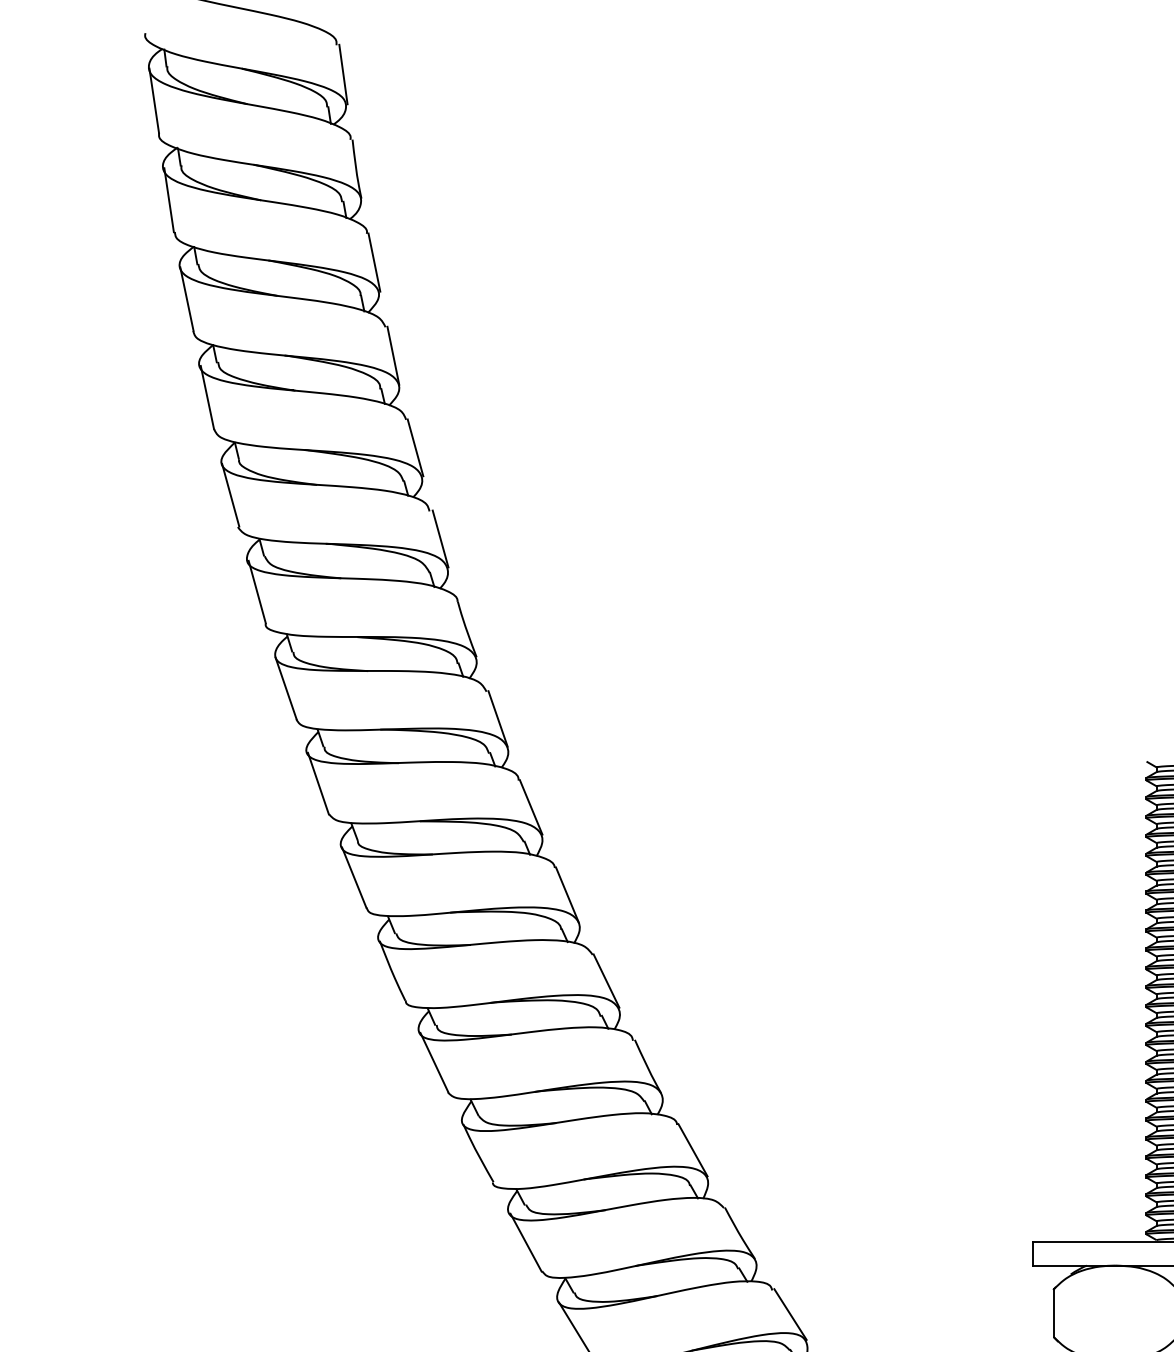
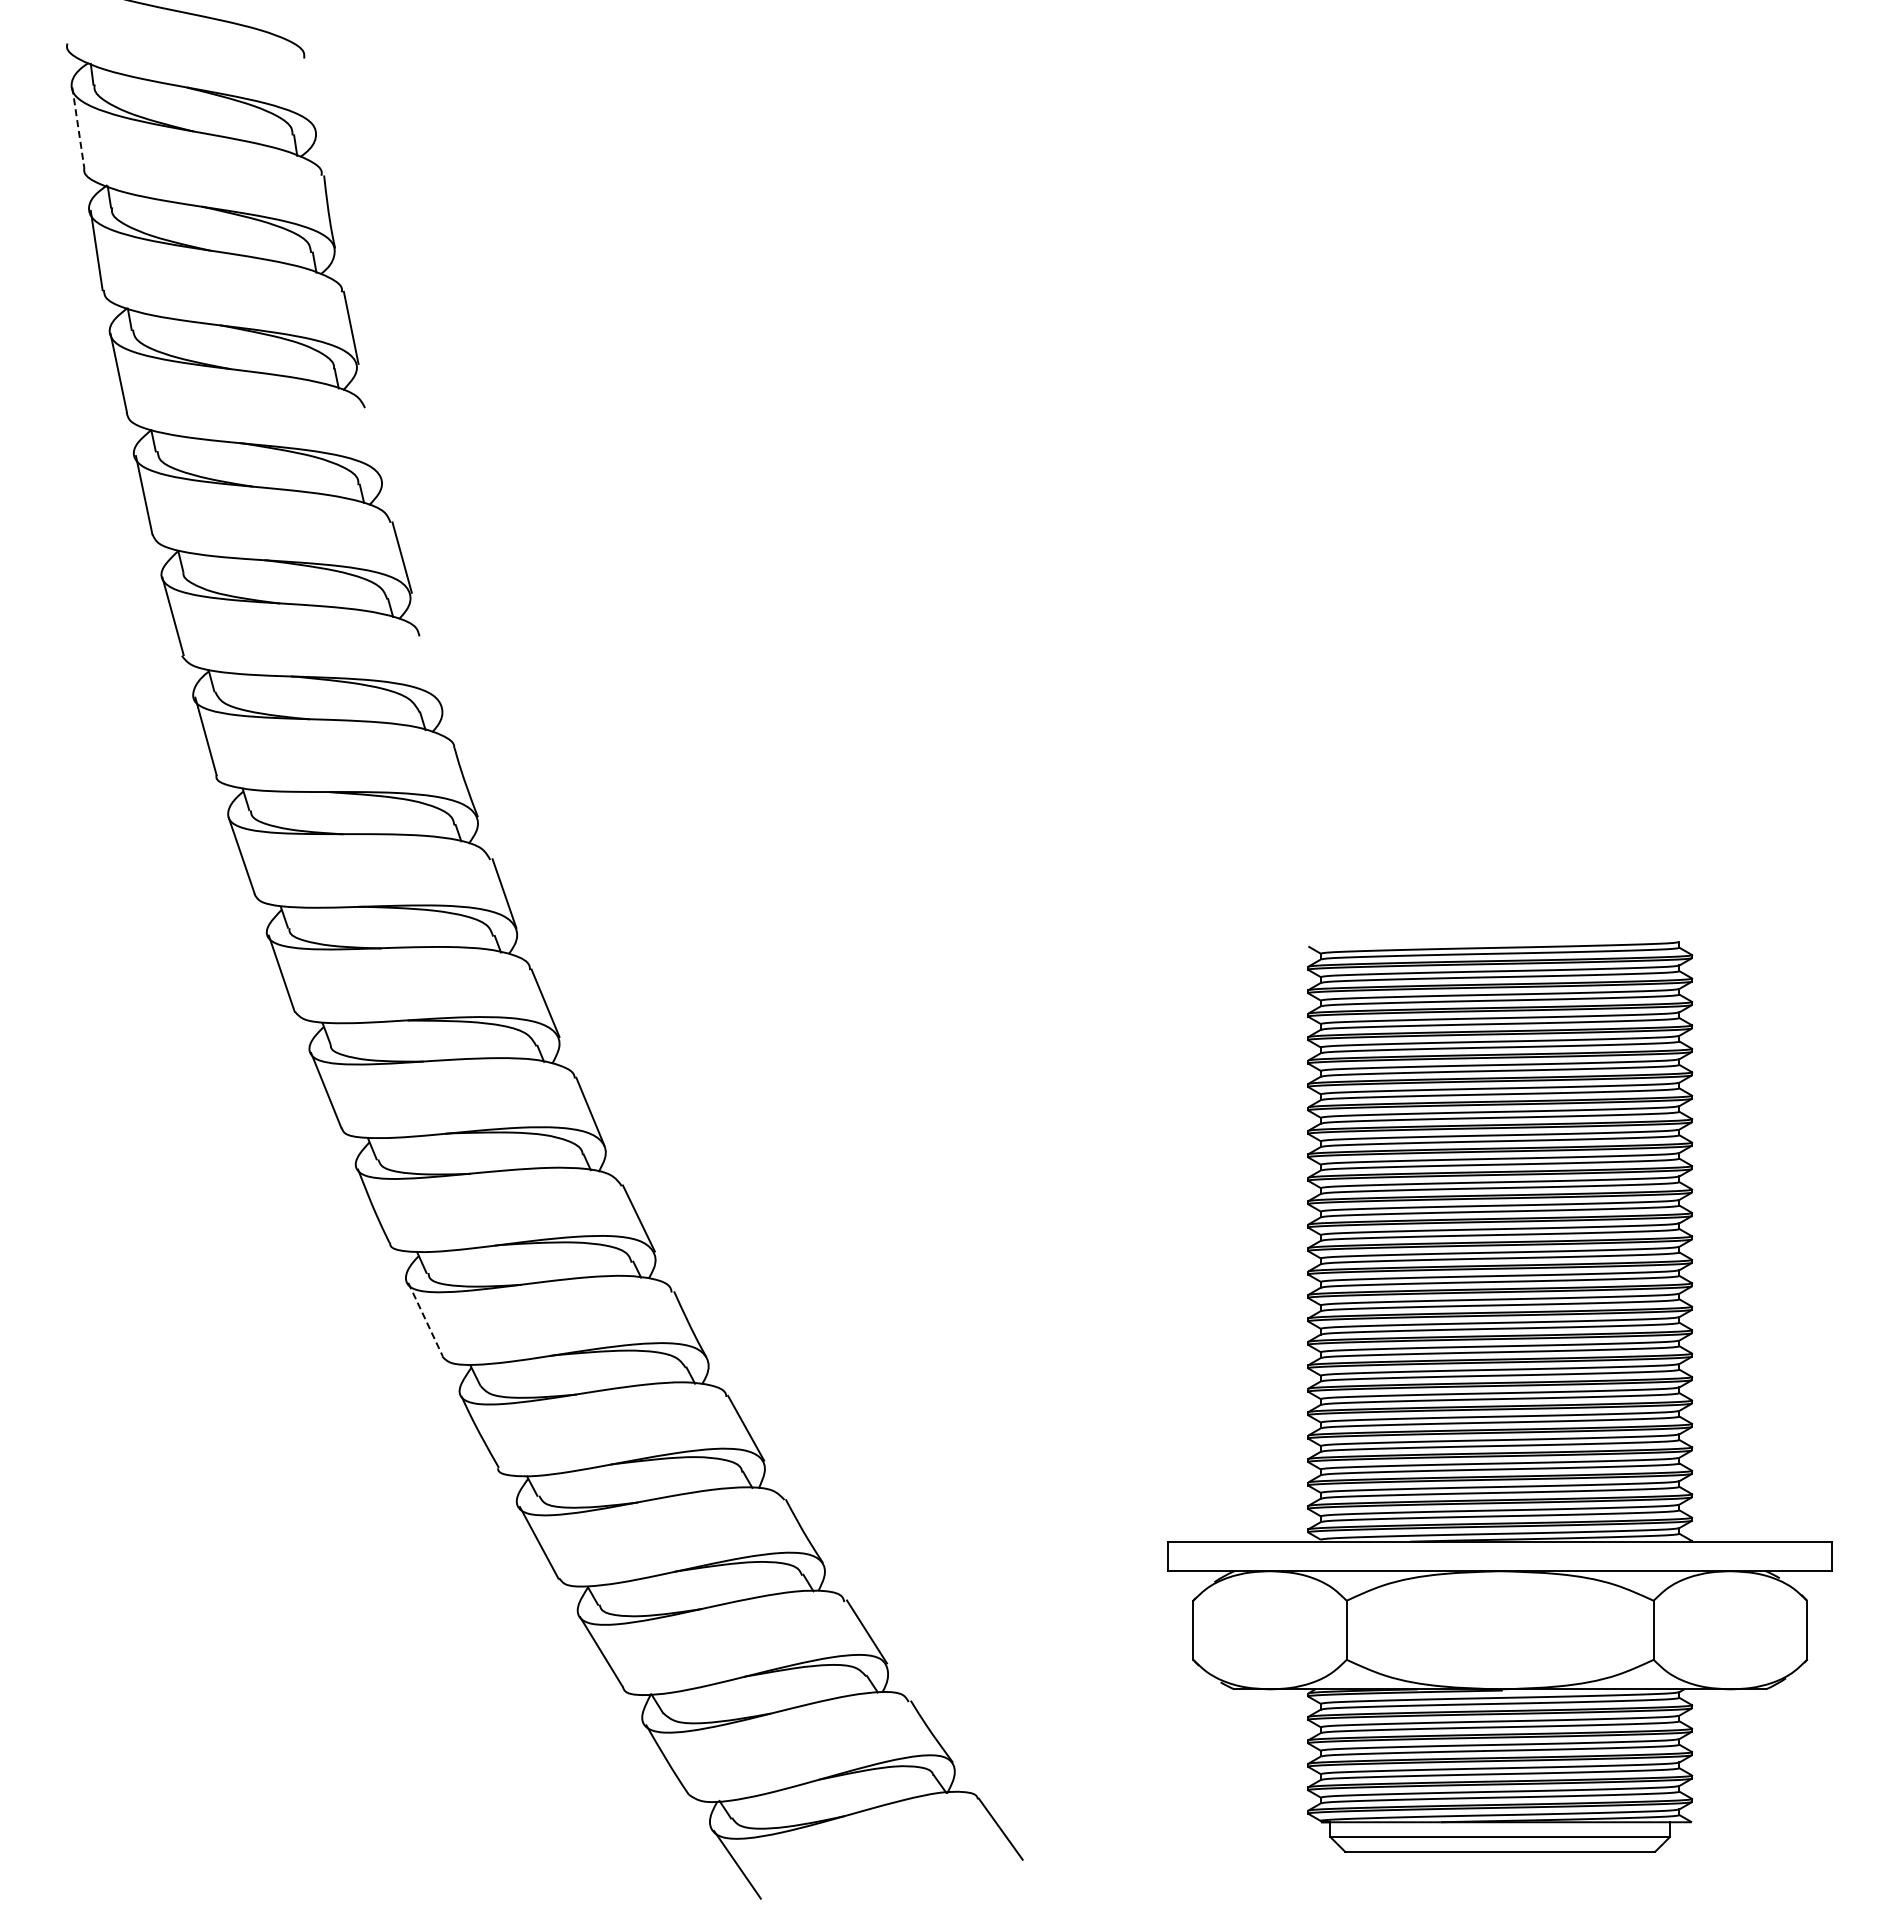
line: (343, 74) -> (312, 94), removed
line: (154, 100) -> (78, 127), solid -> dashed
line: (393, 355) -> (374, 443), removed
line: (439, 538) -> (432, 670), removed
line: (434, 1062) -> (425, 1319), solid -> dashed

